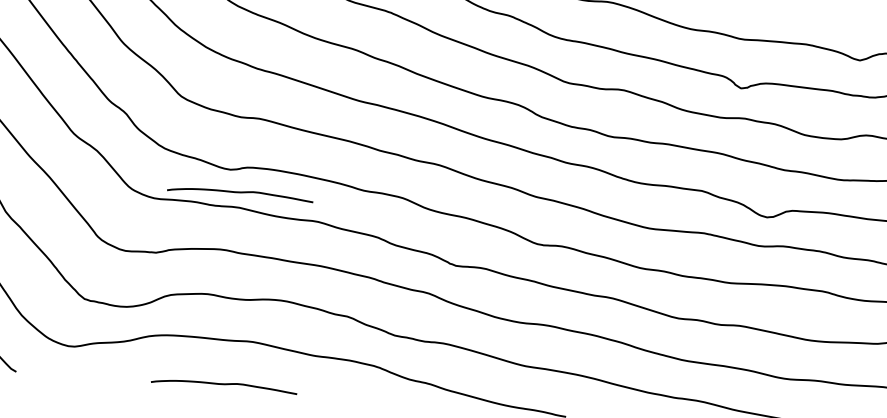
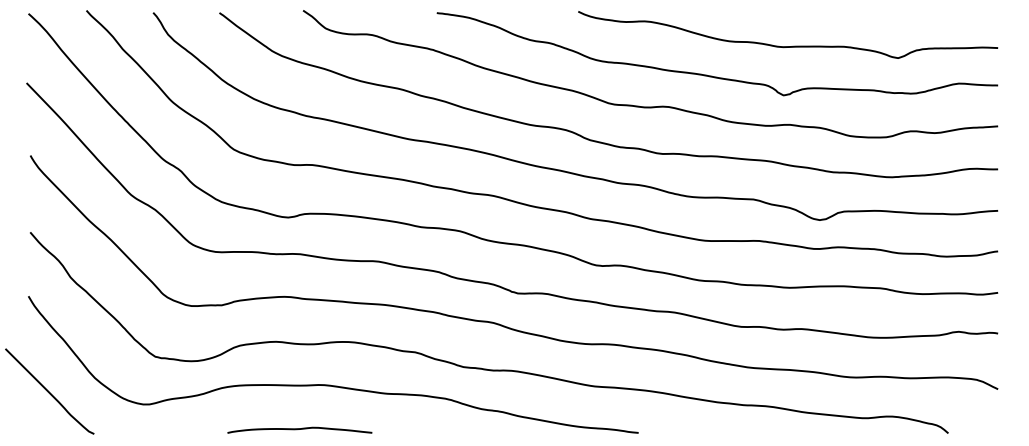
curve: (240, 192) -> (299, 239), removed

